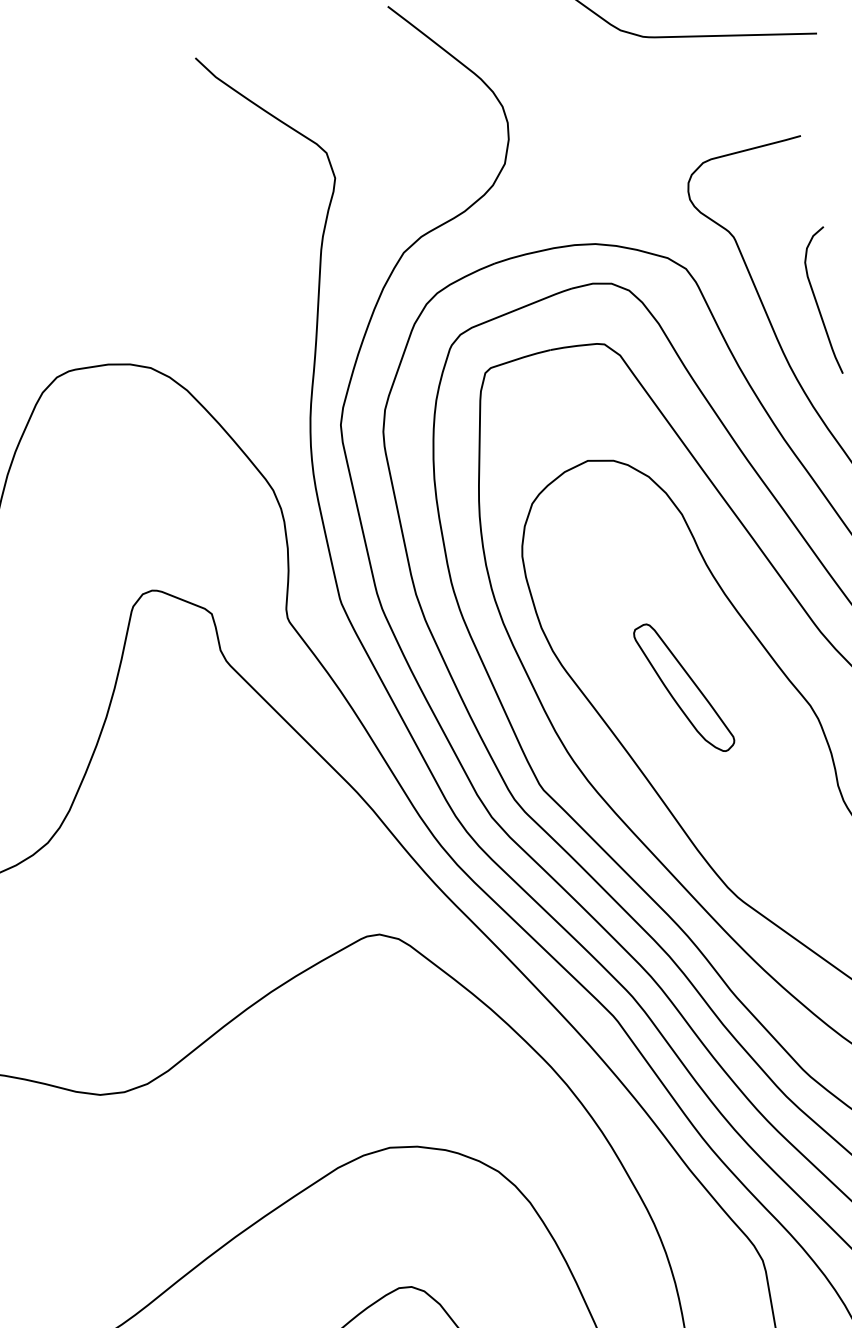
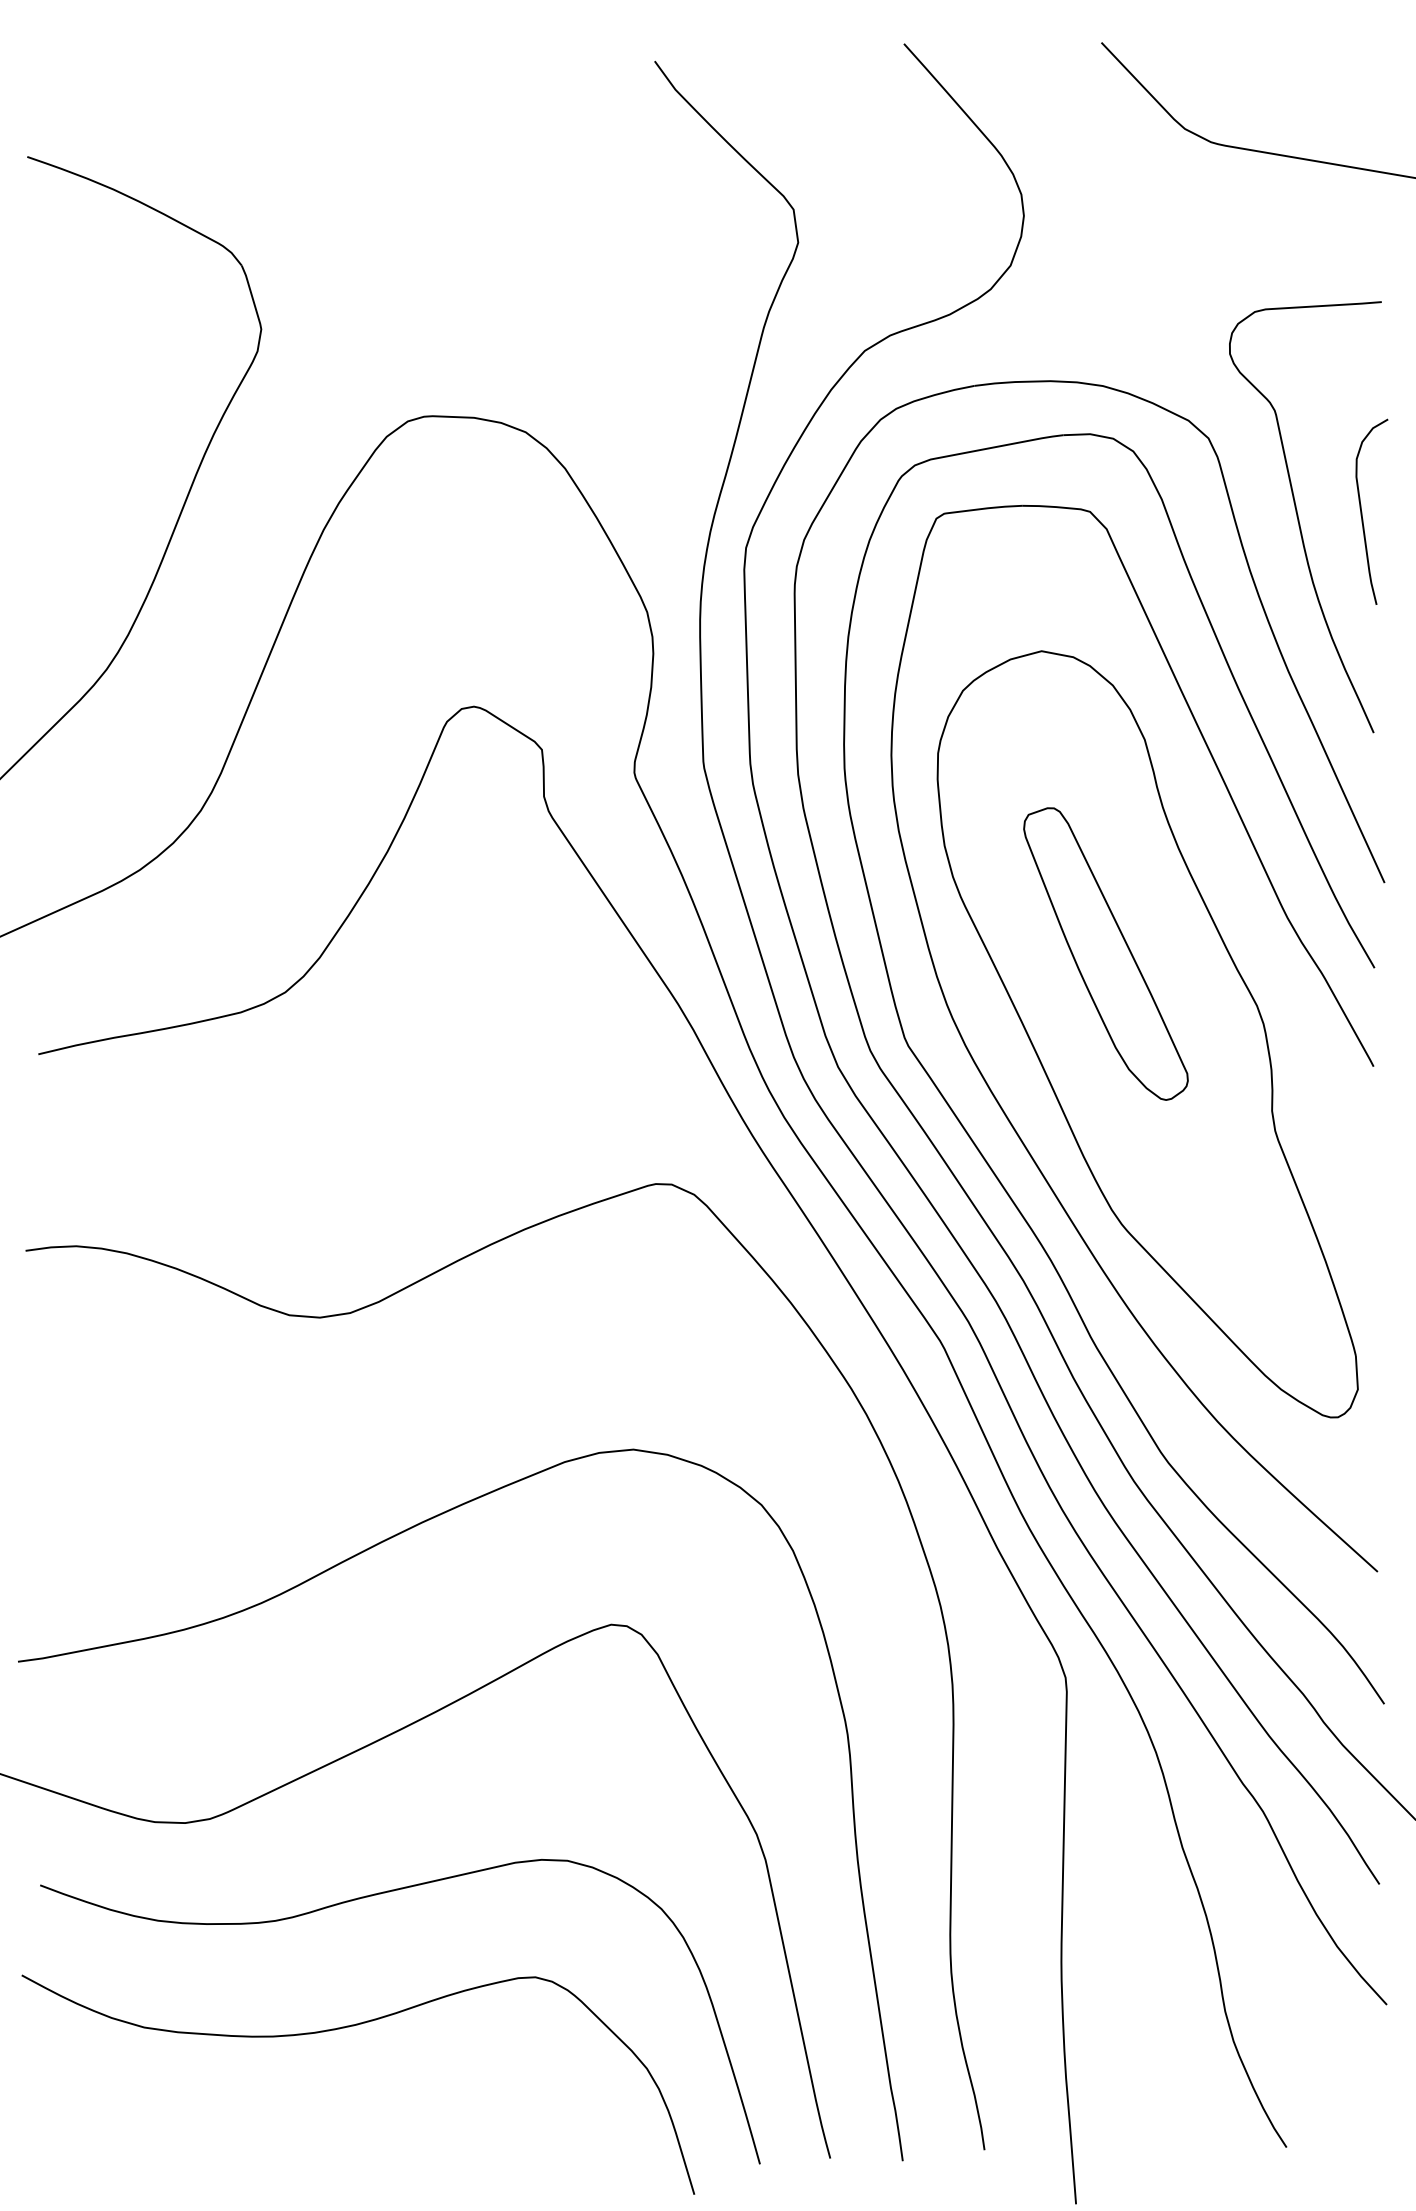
part: (683, 687) -> (1105, 953), size x1.67

